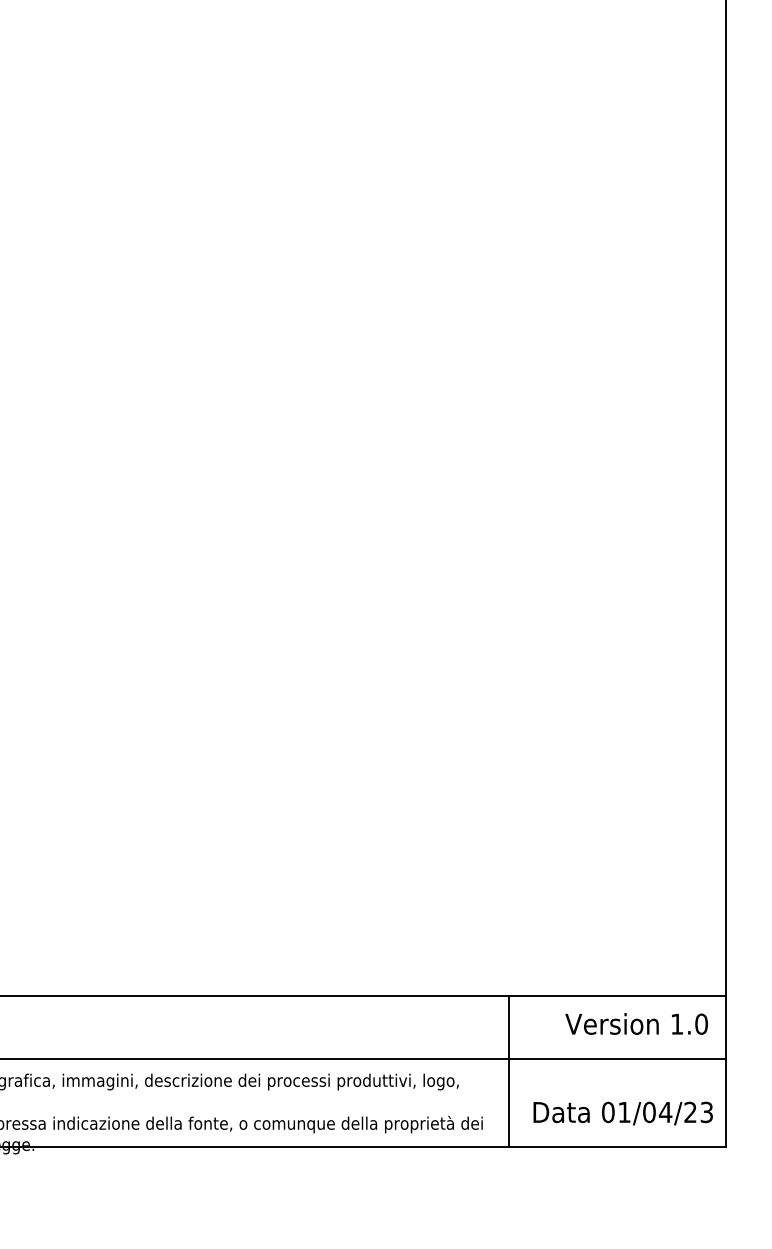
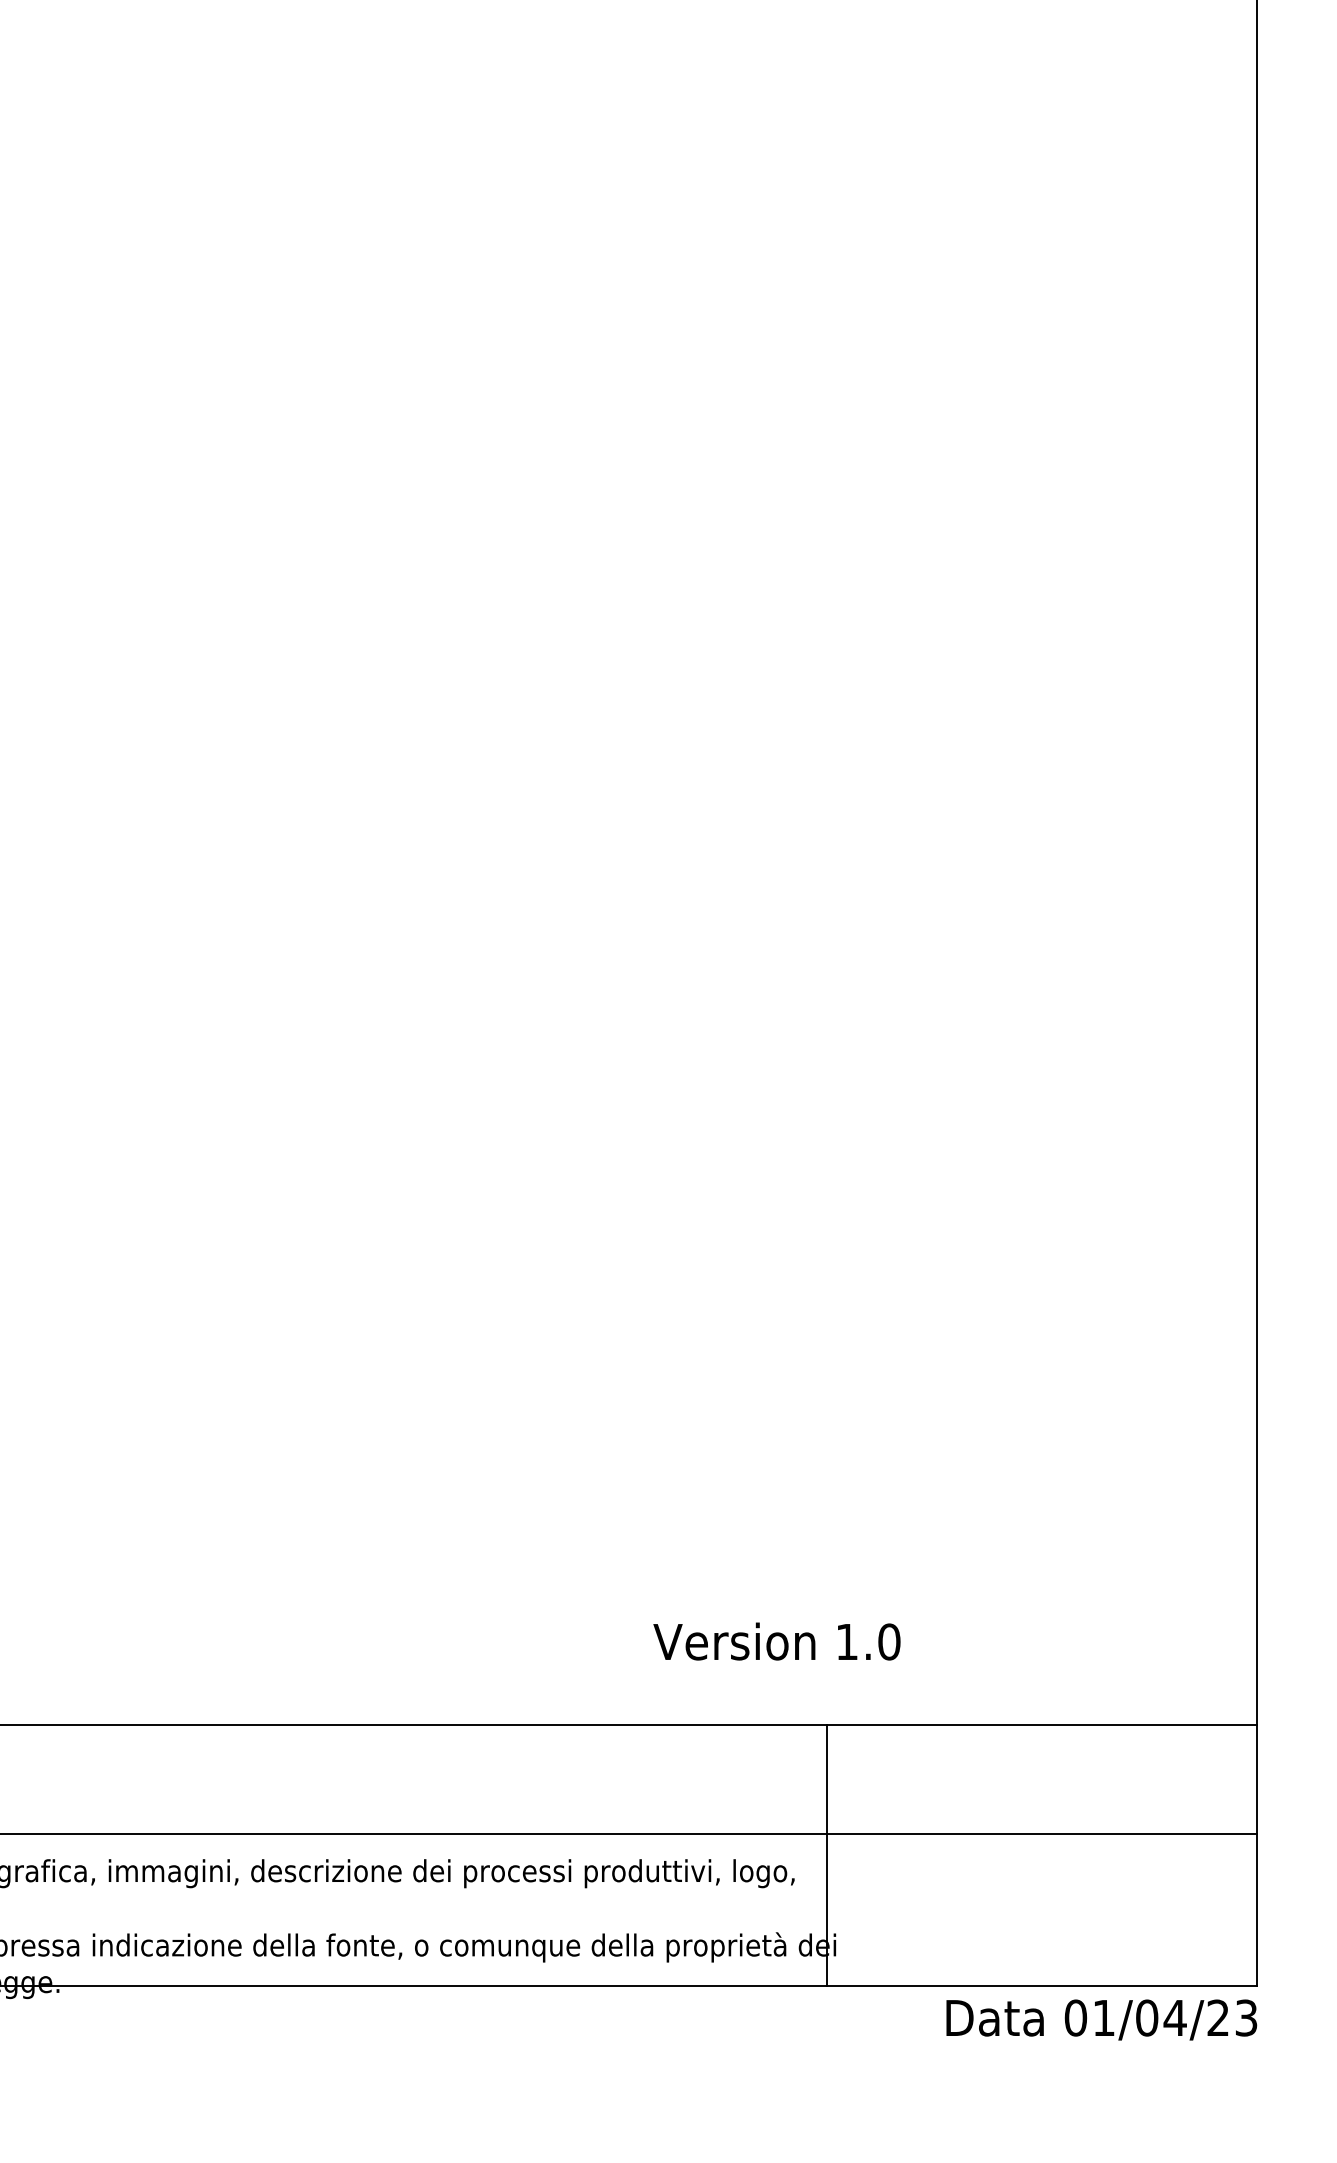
text: (636, 1023) -> (776, 1640), moved
line: (508, 1071) -> (826, 1855), moved
text: (622, 1113) -> (1100, 2019), moved

